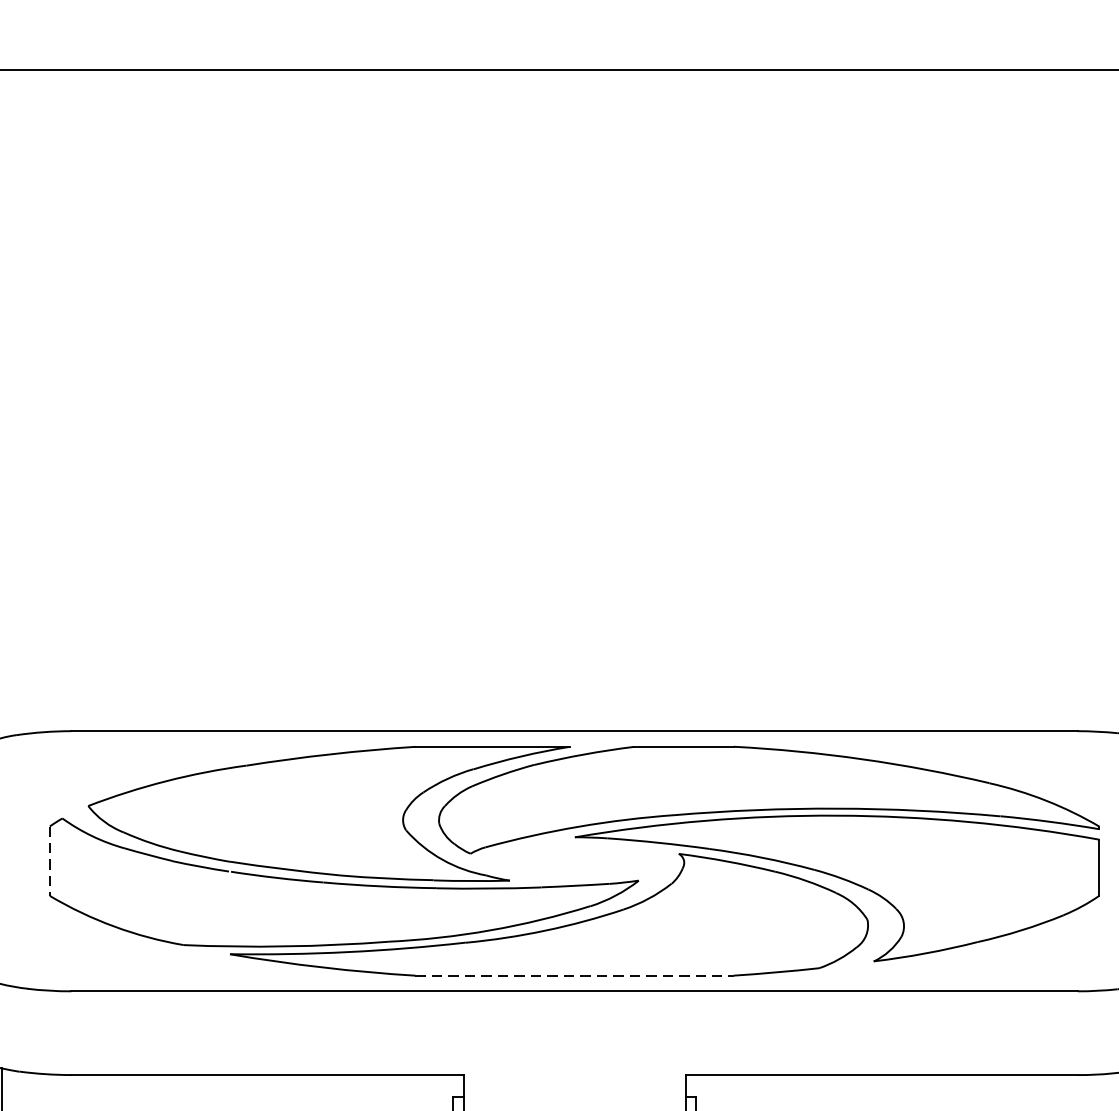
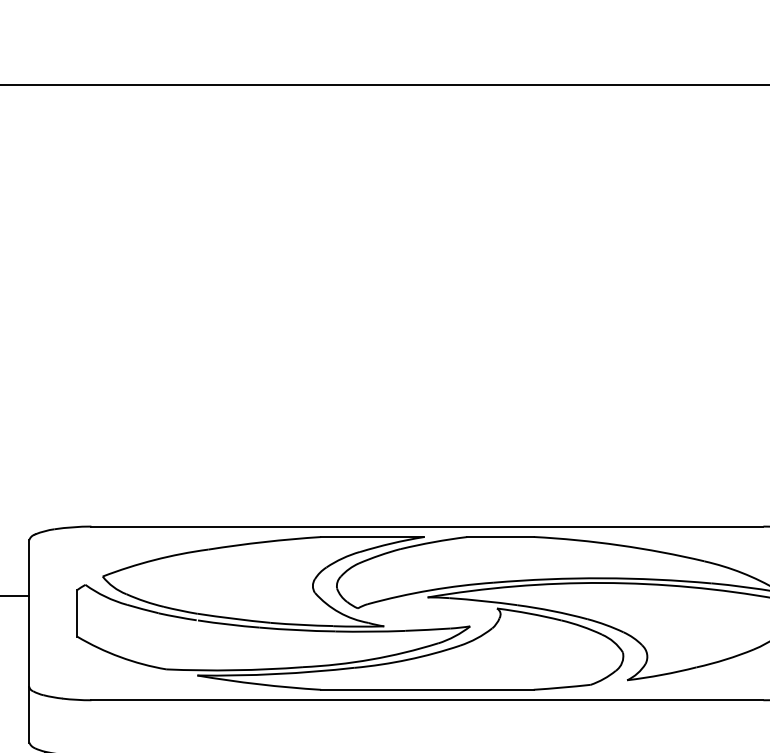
line: (50, 861) -> (77, 613), dashed -> solid
line: (574, 975) -> (427, 689), dashed -> solid

